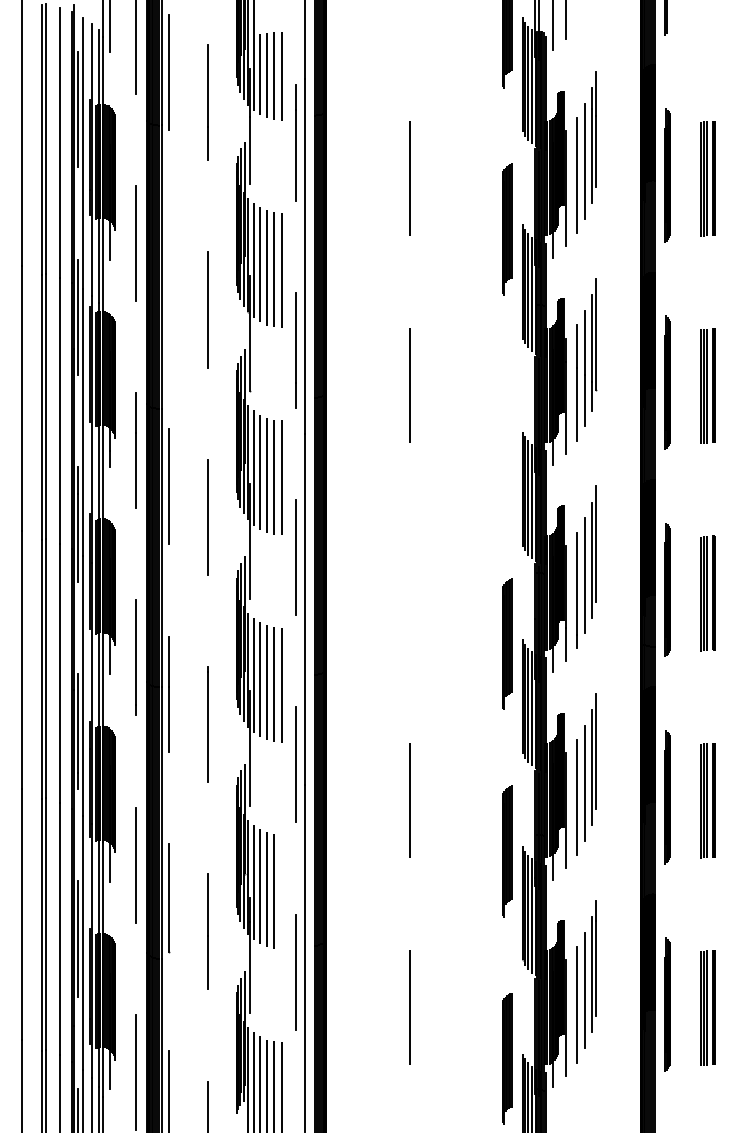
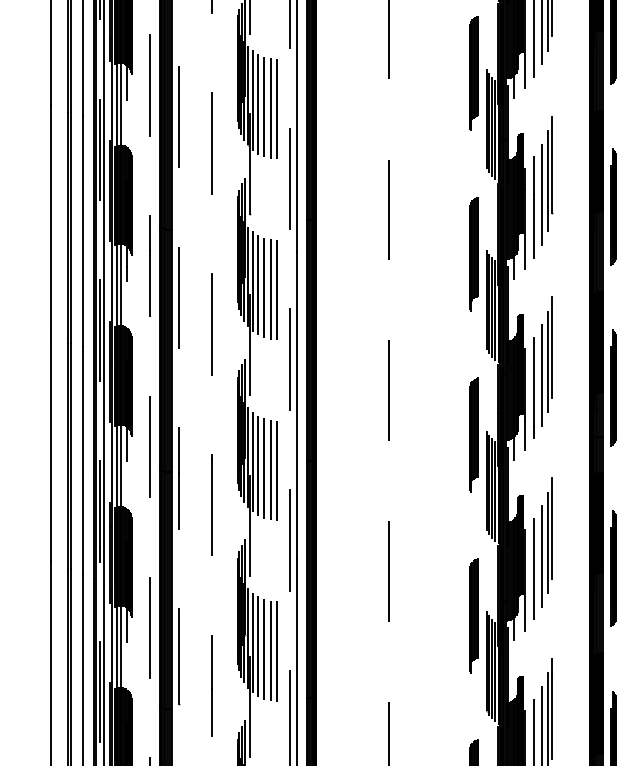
line: (169, 279) -> (179, 117), added
part: (507, 436) -> (474, 253), added
line: (409, 593) -> (388, 390), added
line: (281, 891) -> (276, 650), added

